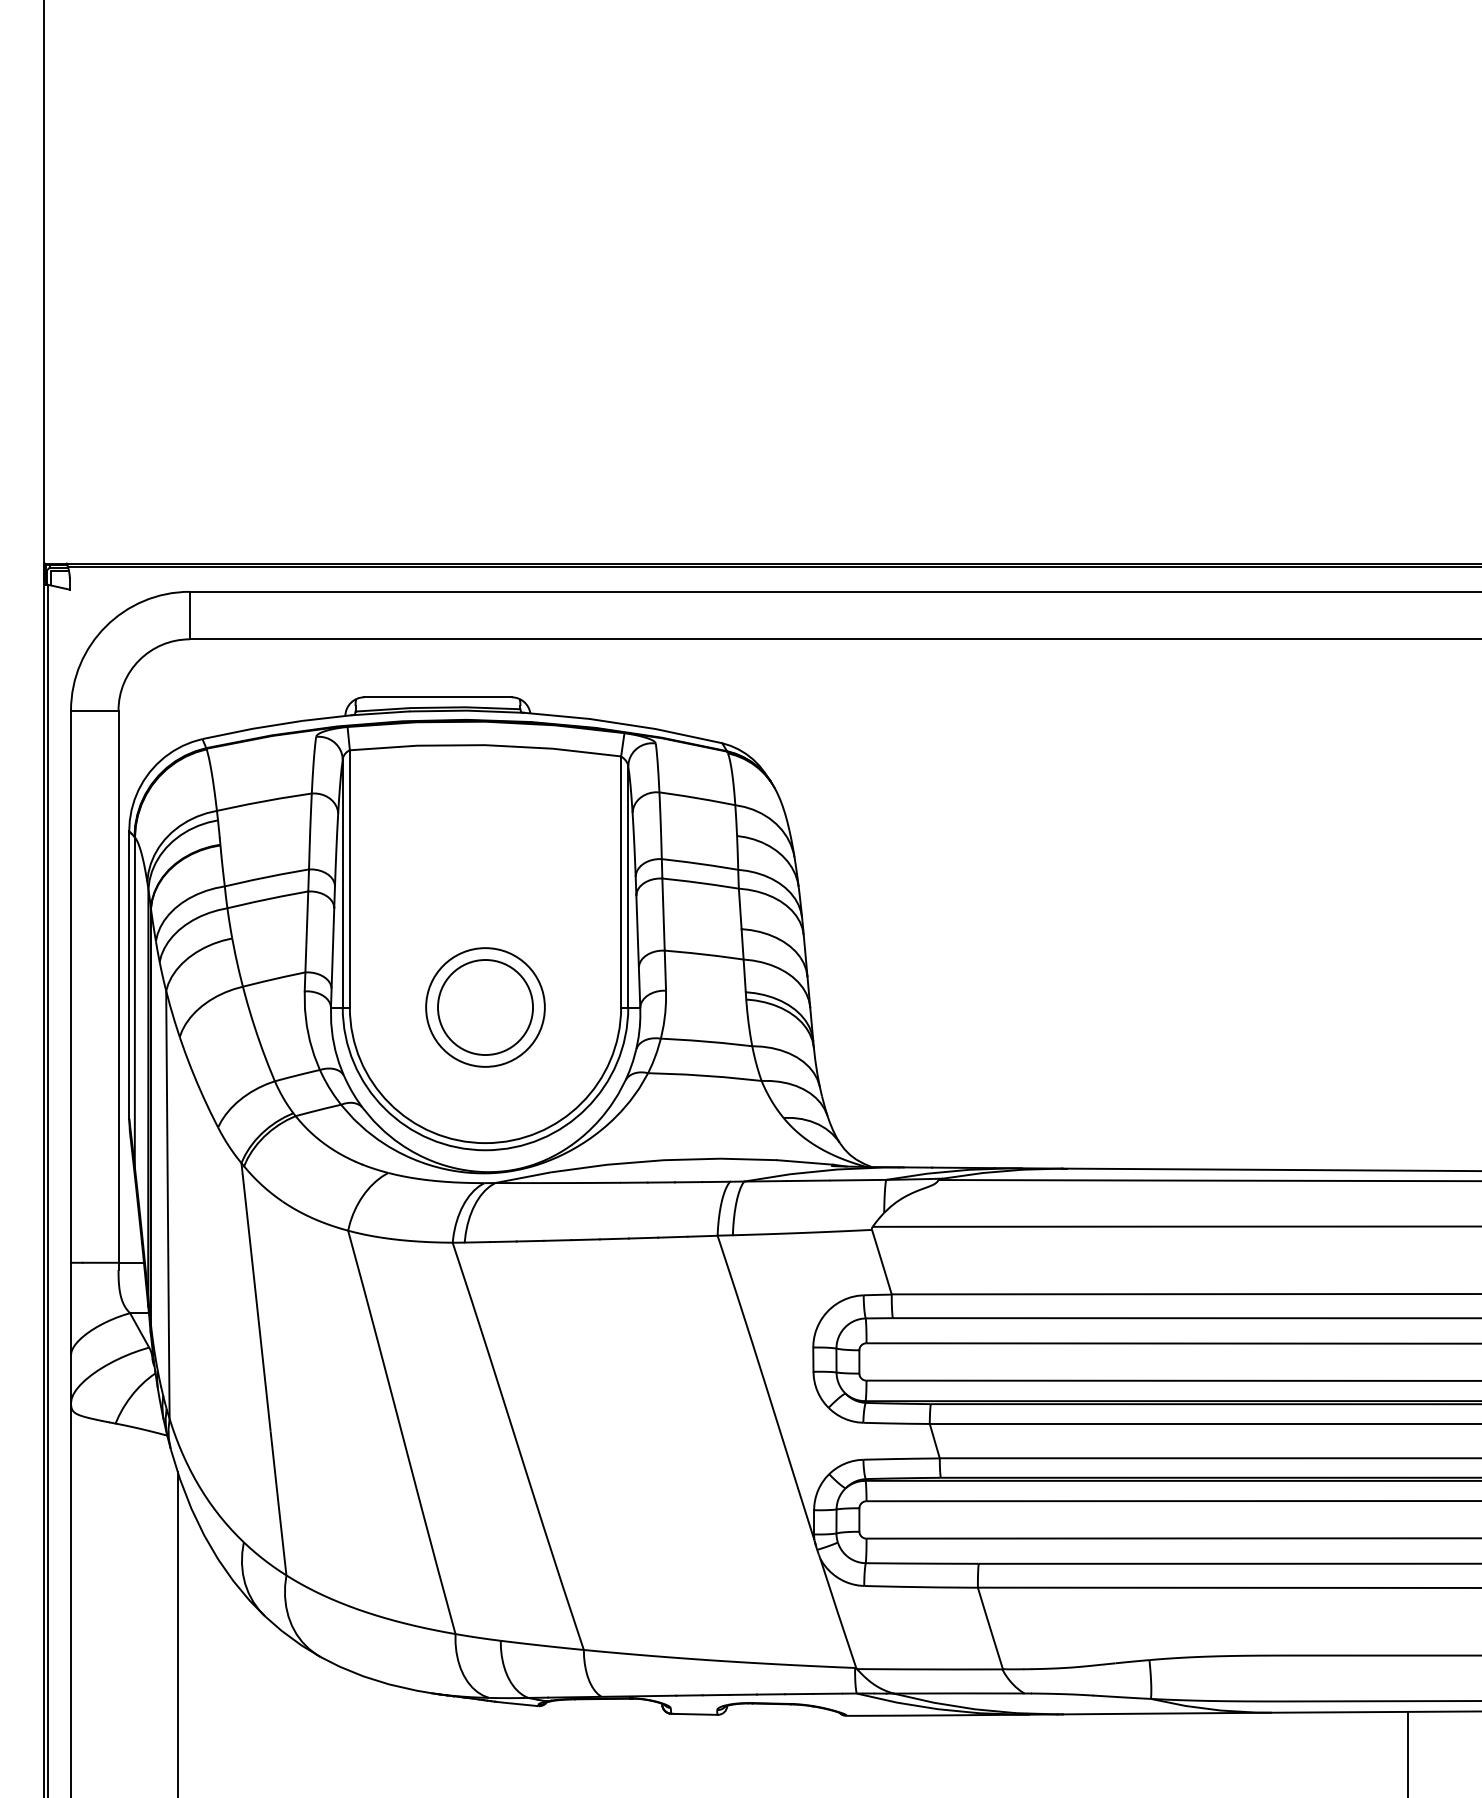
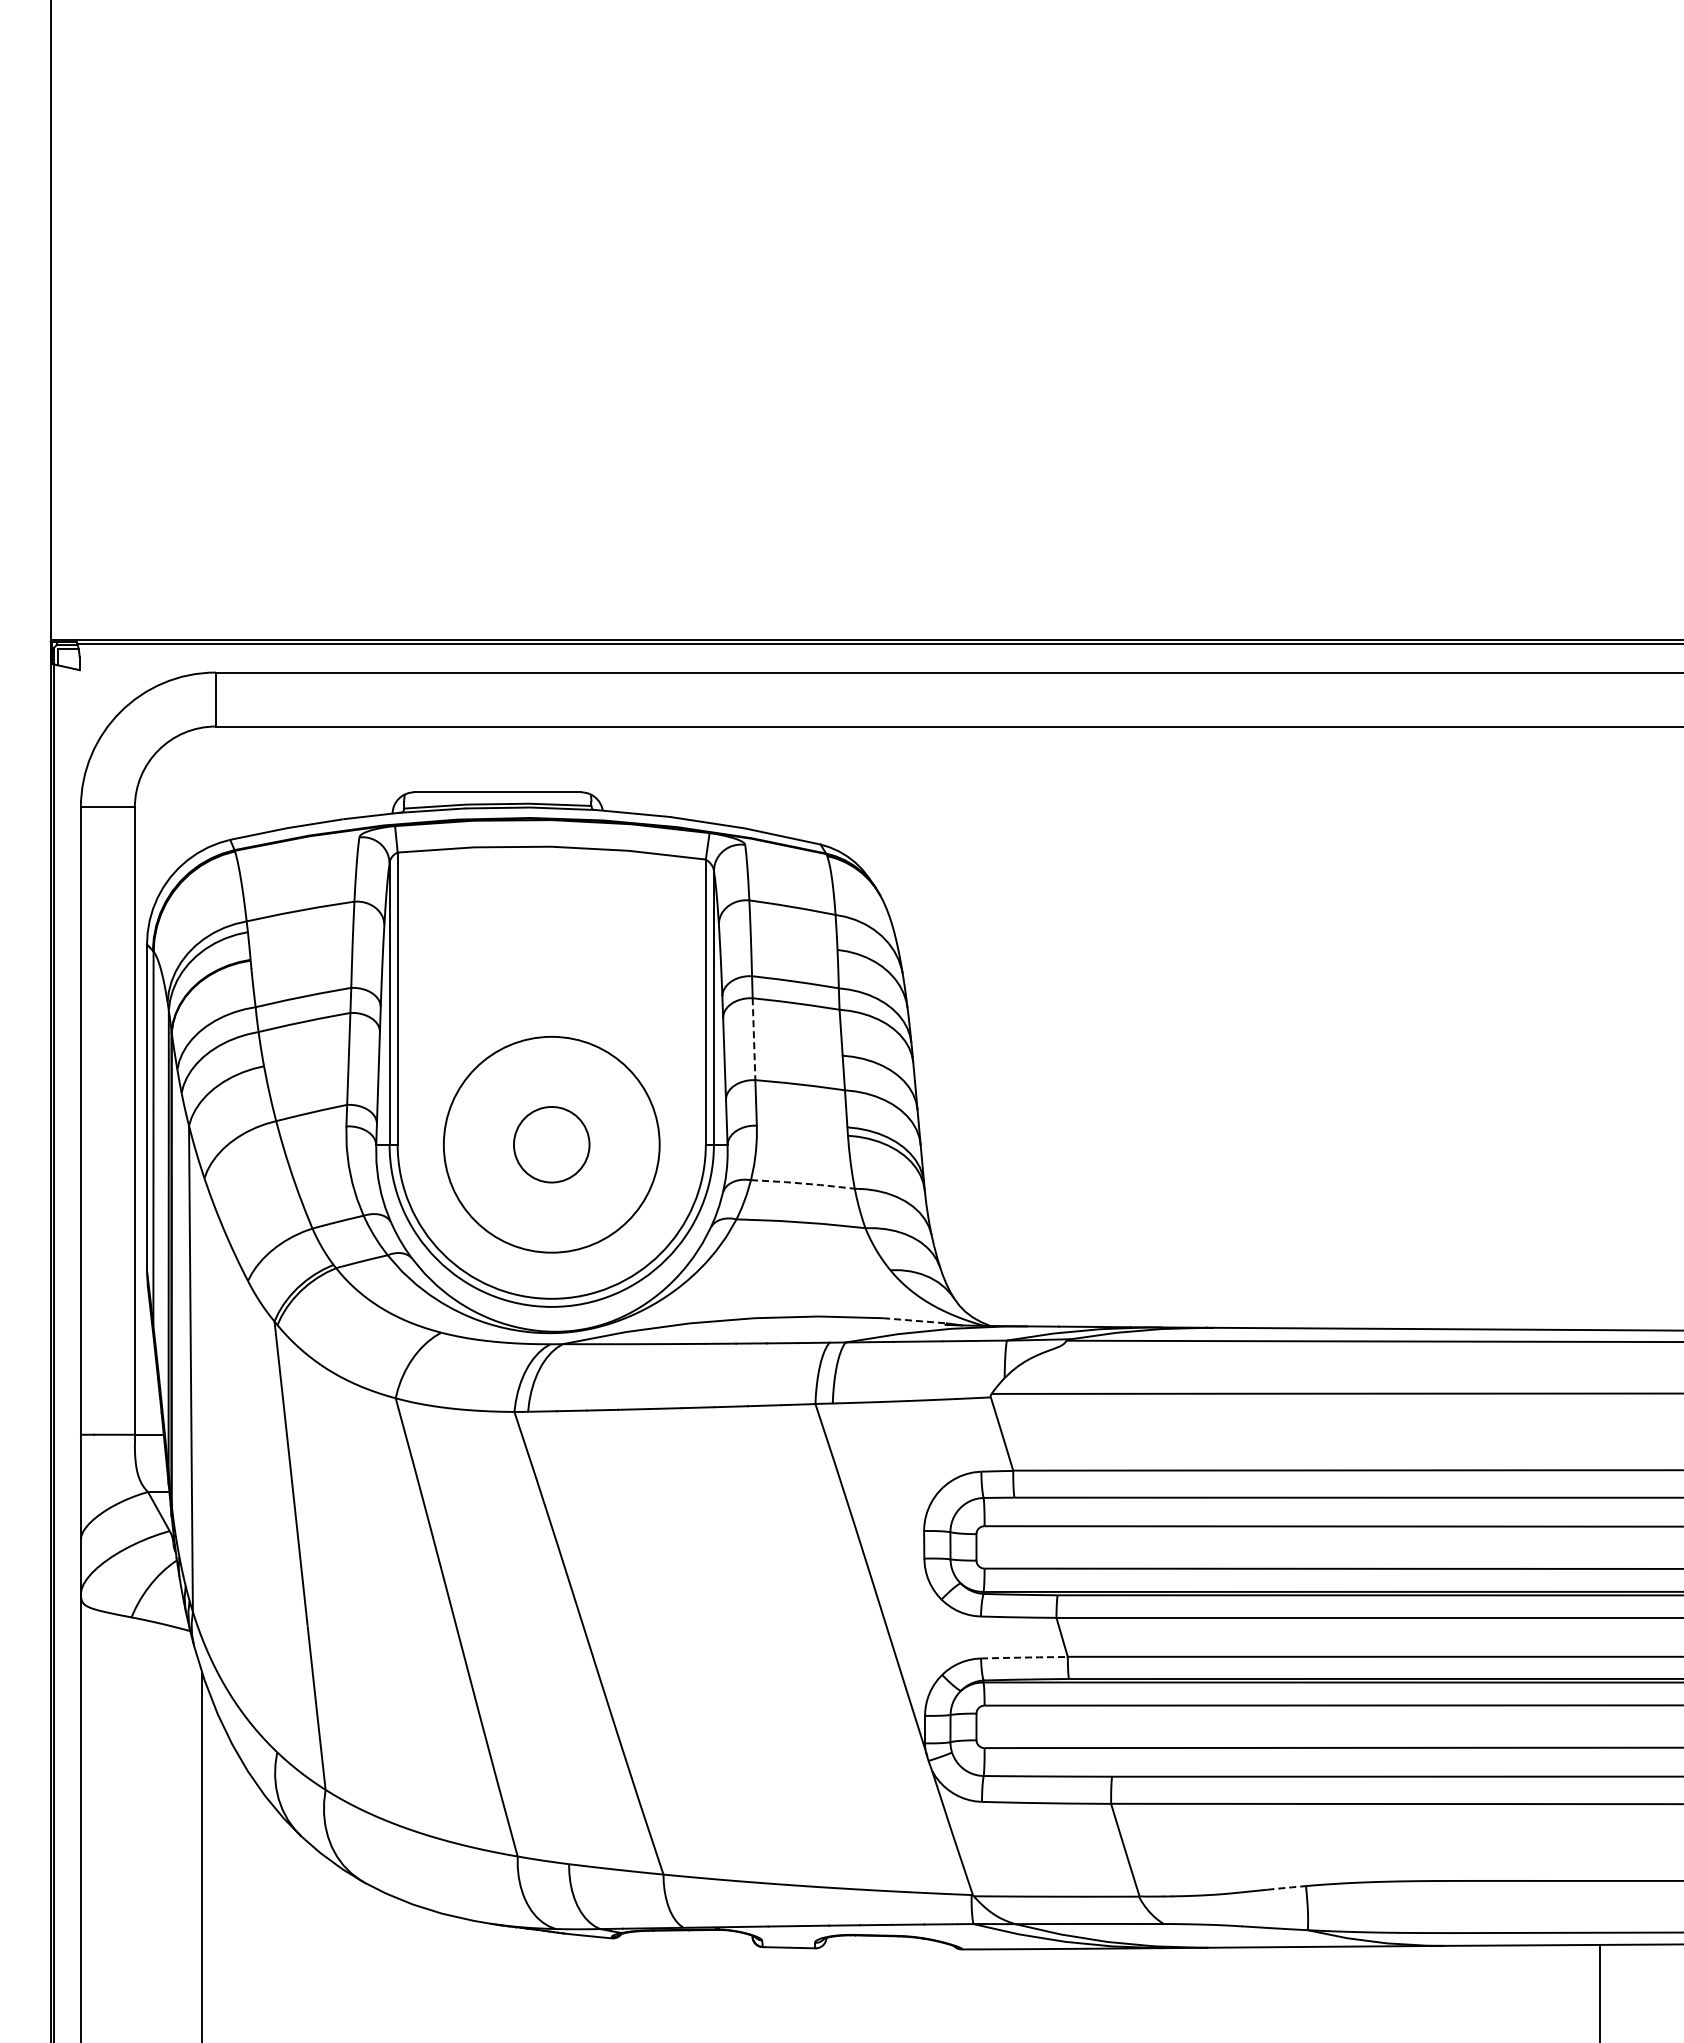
line: (663, 914) -> (754, 1039), solid -> dashed
circle: (485, 1007) -> (551, 1144), size x0.7
circle: (485, 1007) -> (551, 1144), size x1.6
line: (707, 1041) -> (803, 1183), solid -> dashed
line: (804, 1162) -> (914, 1320), solid -> dashed
line: (901, 1458) -> (1024, 1657), solid -> dashed
line: (1132, 1661) -> (1286, 1887), solid -> dashed

